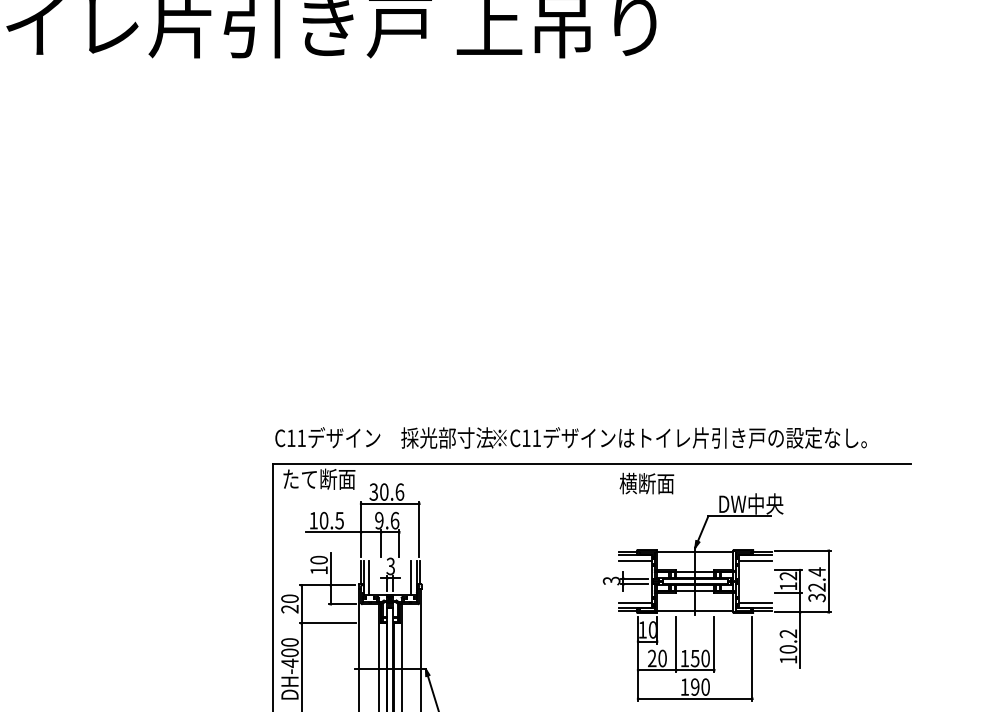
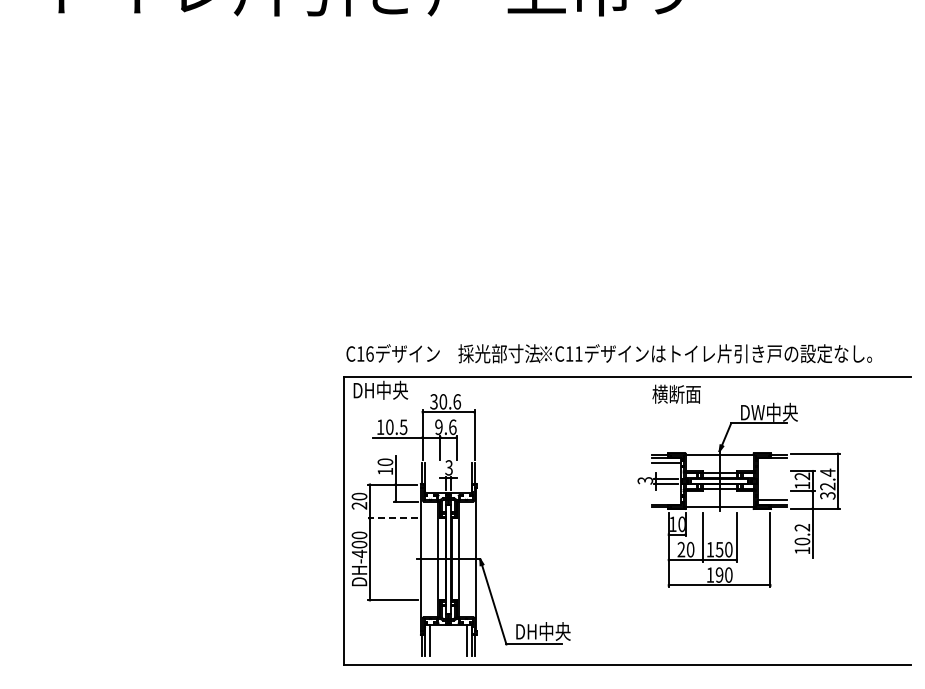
text: (301, 437) -> (369, 353), C11 -> C16
text: (319, 478) -> (385, 389), たて断面 -> DH中央
line: (754, 560) -> (772, 462), removed
line: (368, 578) -> (429, 478), removed
line: (411, 578) -> (467, 478), removed
line: (635, 602) -> (666, 499), removed
line: (327, 623) -> (392, 518), solid -> dashed

